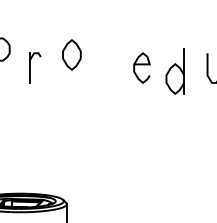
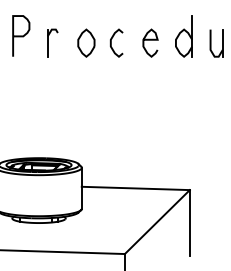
part: (72, 54) -> (86, 42), moved
curve: (100, 64) -> (112, 39), added
part: (174, 71) -> (183, 36), moved

